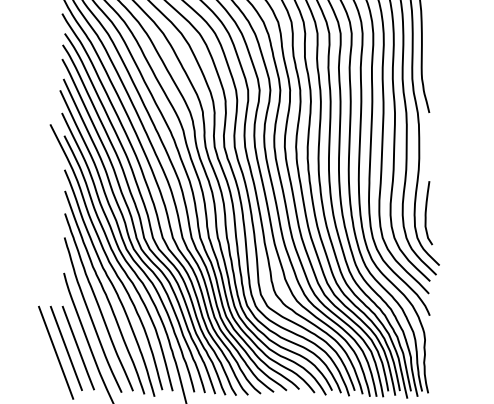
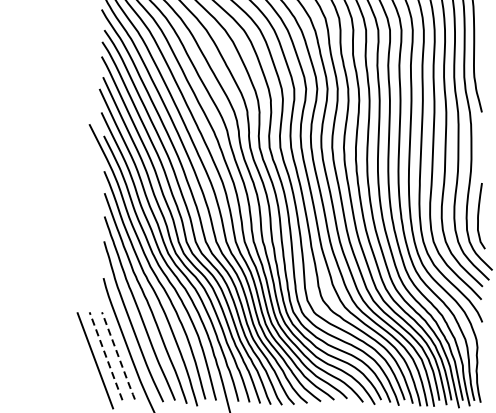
line: (66, 348) -> (106, 356), solid -> dashed
line: (78, 349) -> (118, 357), solid -> dashed

